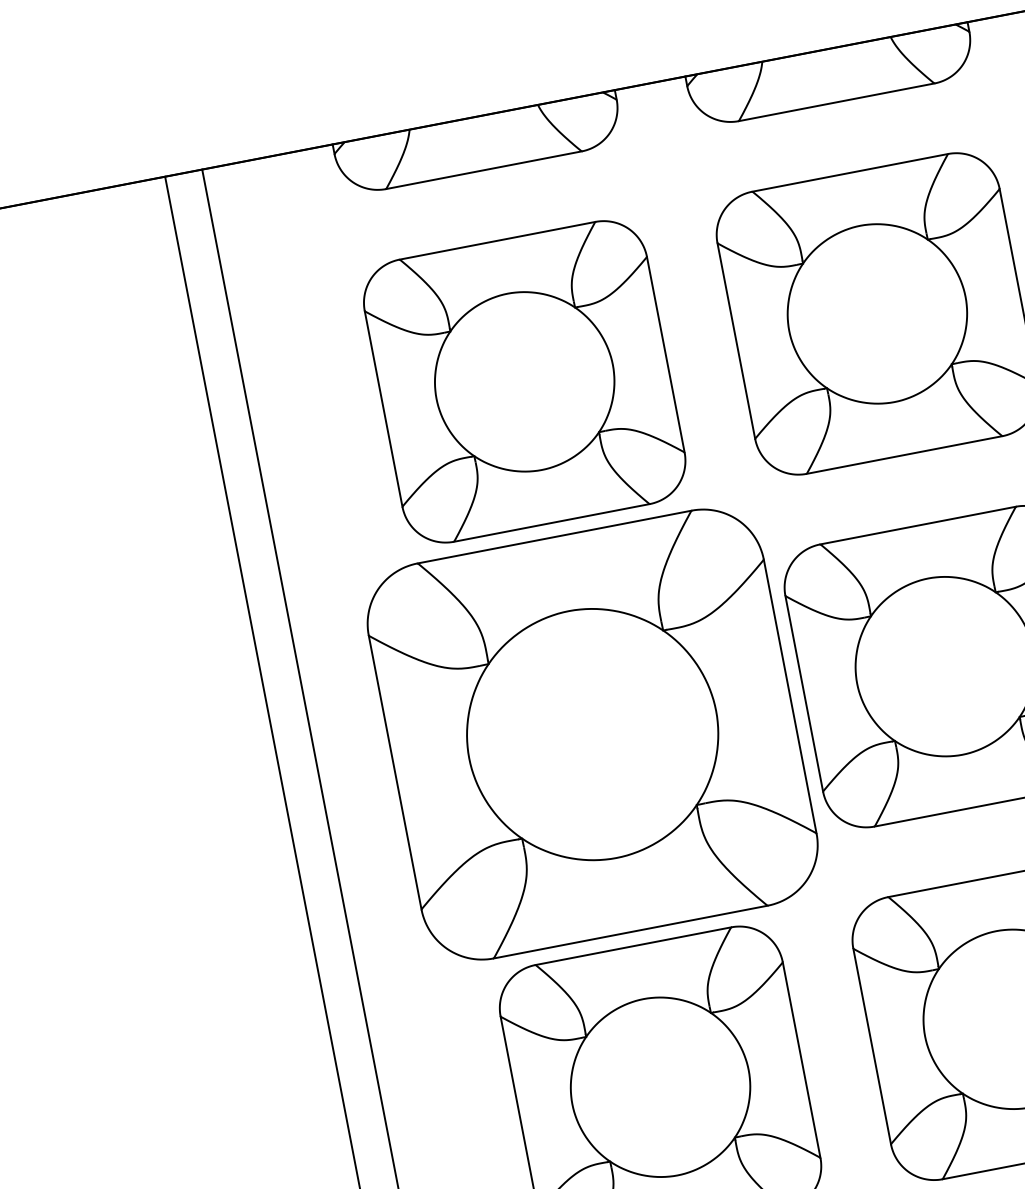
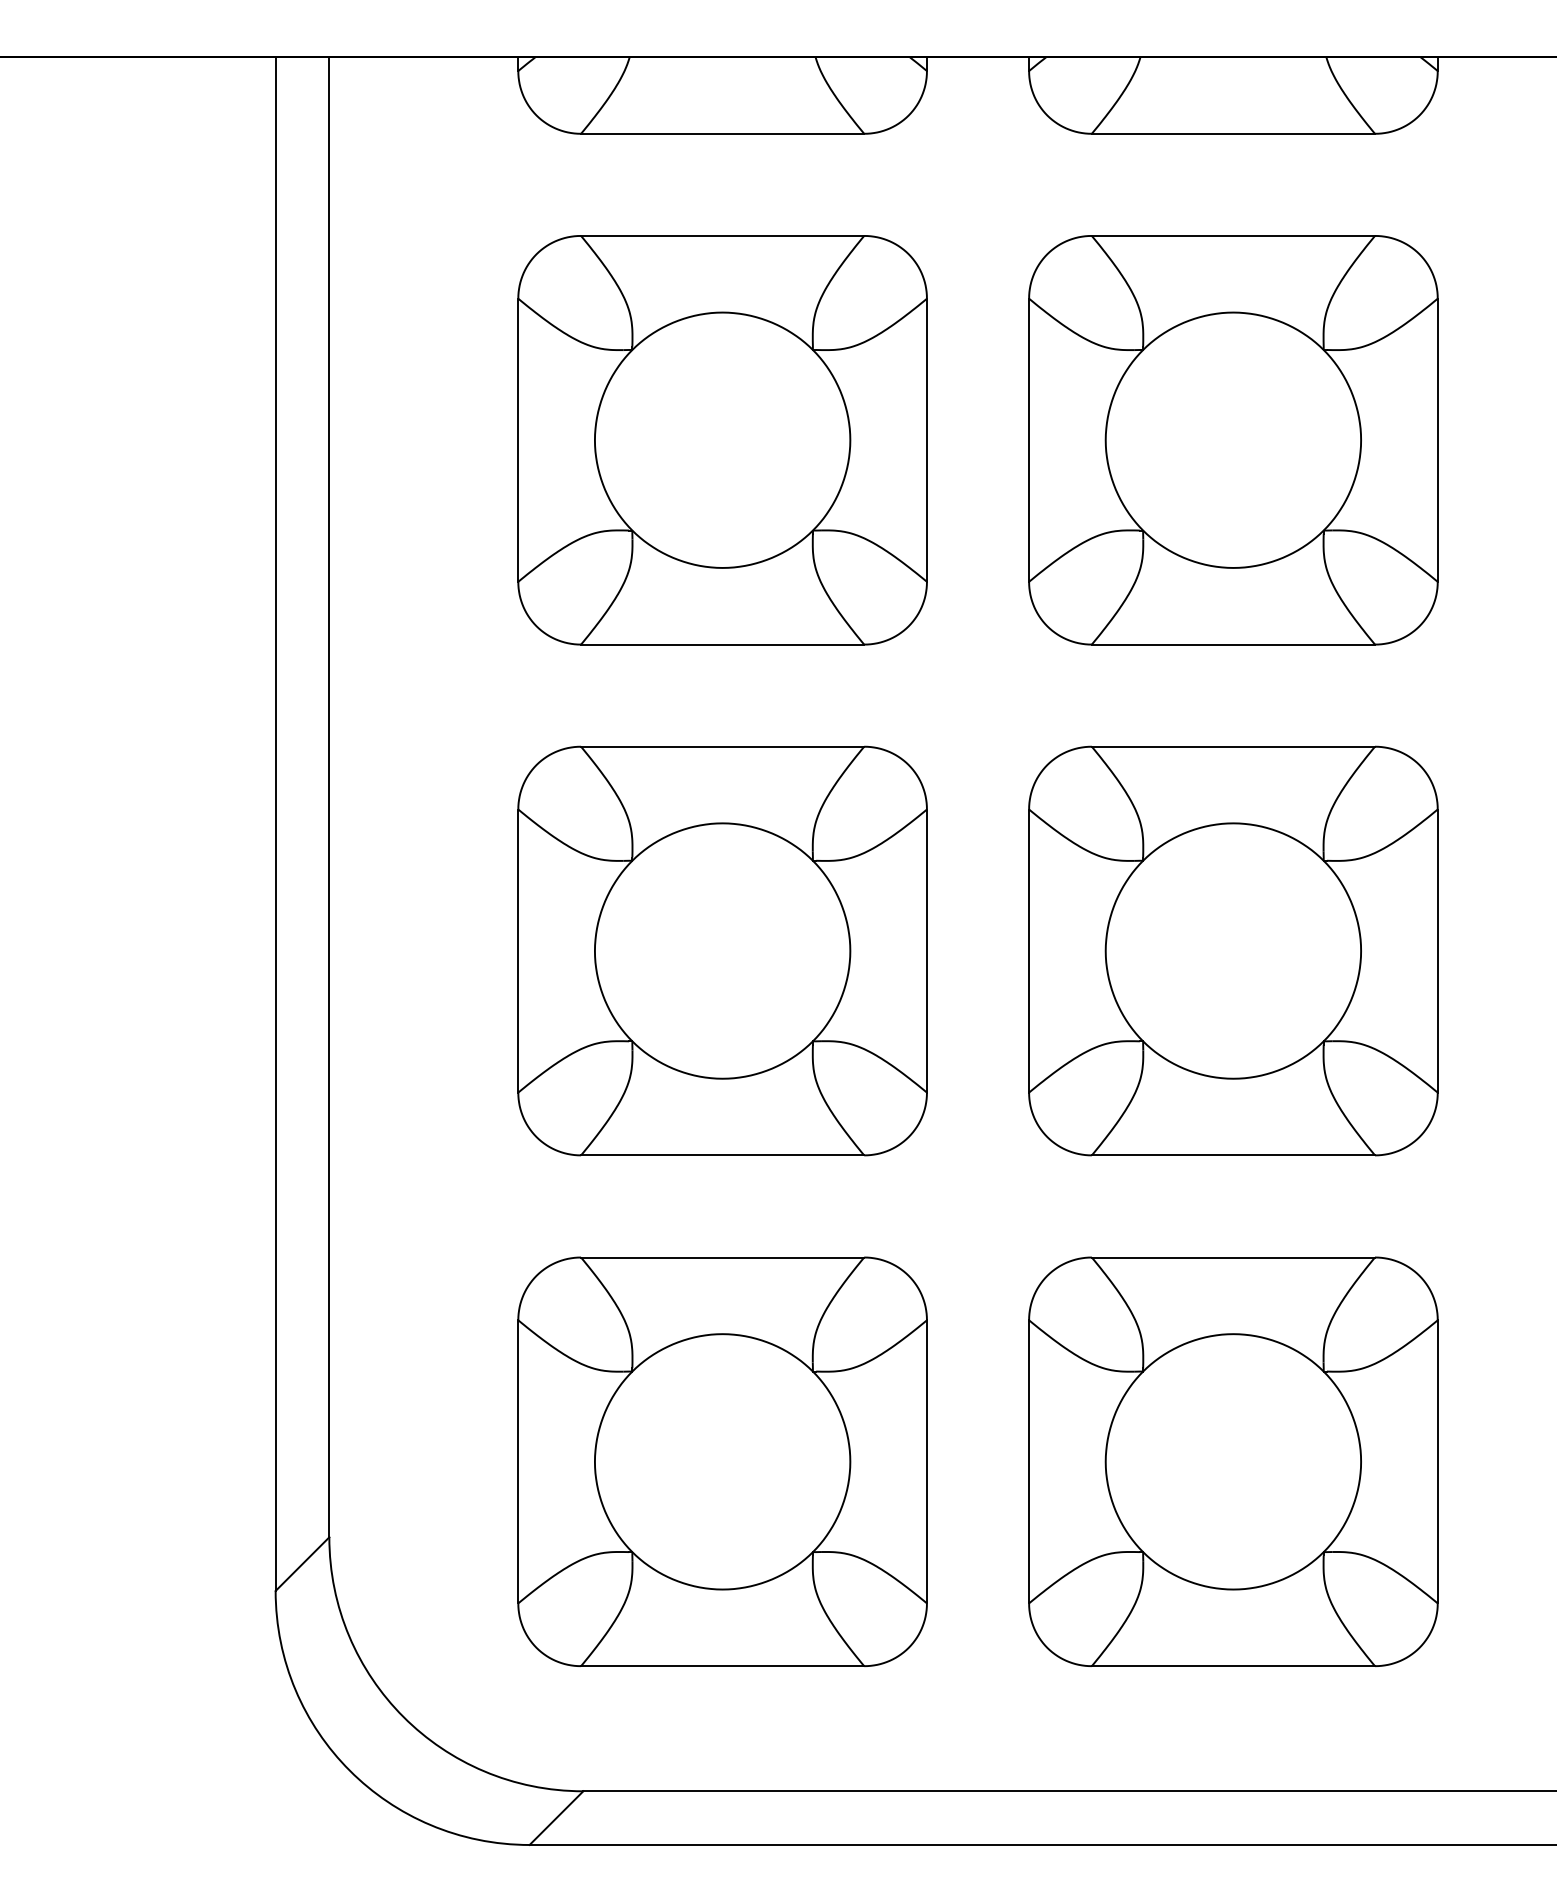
part: (592, 734) -> (722, 950), size x0.71

